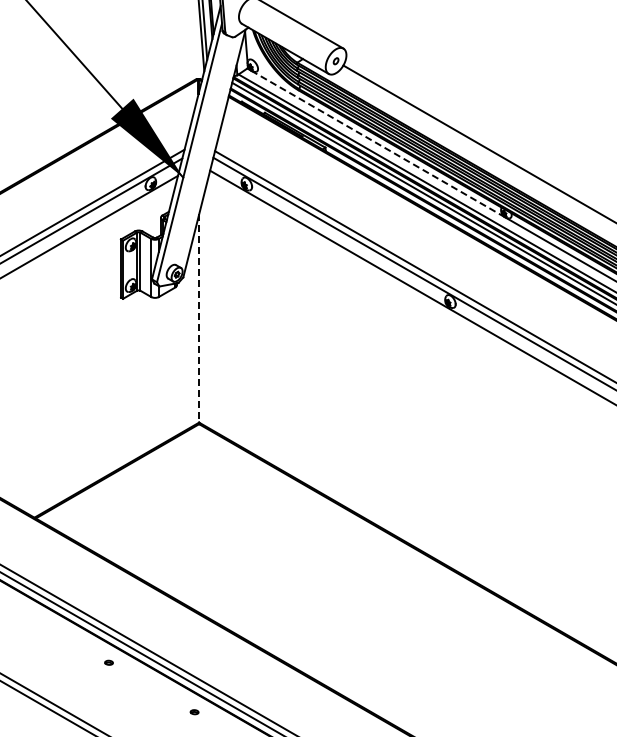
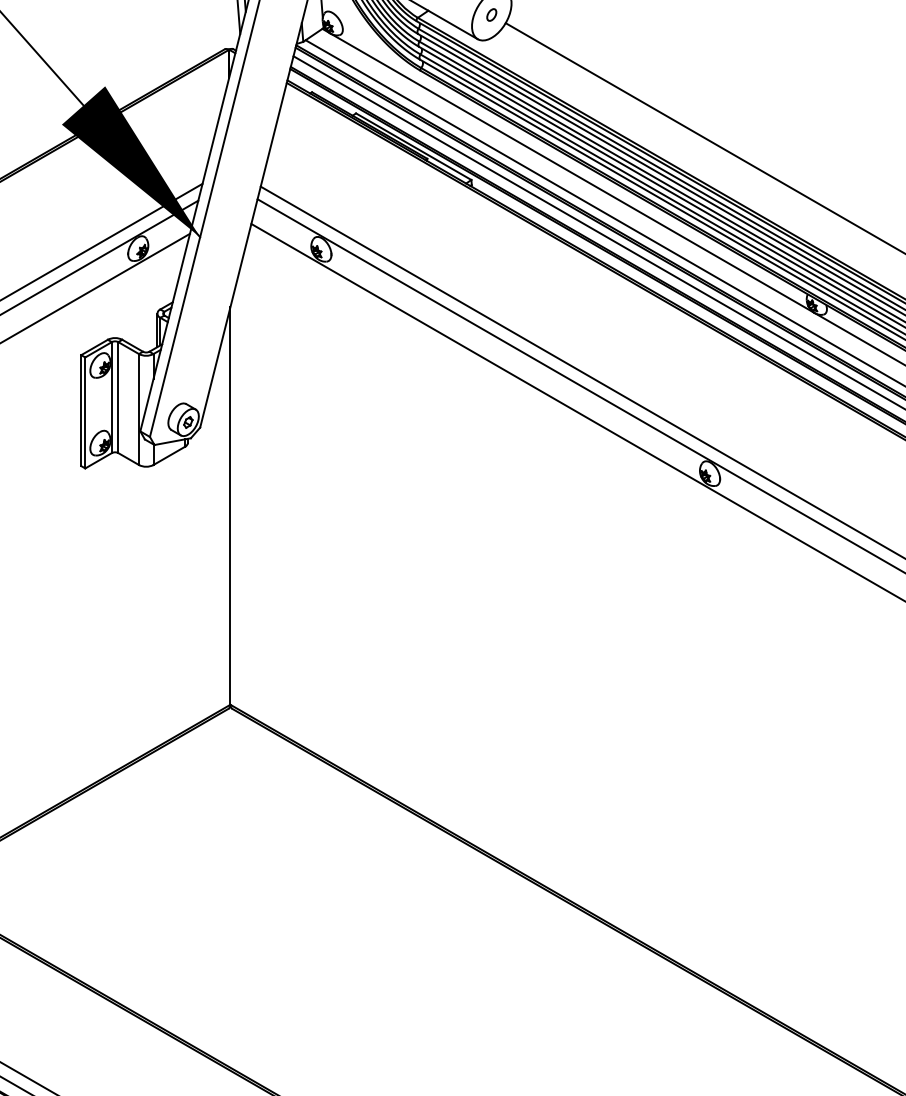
line: (377, 143) -> (570, 171), dashed -> solid
line: (199, 319) -> (231, 507), dashed -> solid

